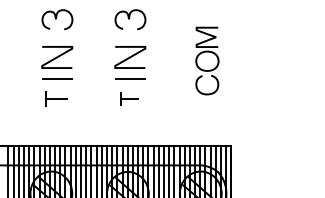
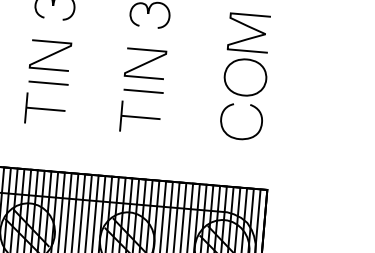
part: (207, 60) -> (245, 76), size x1.43
part: (56, 98) -> (44, 108), size x1.43
part: (129, 98) -> (140, 117), size x1.67

